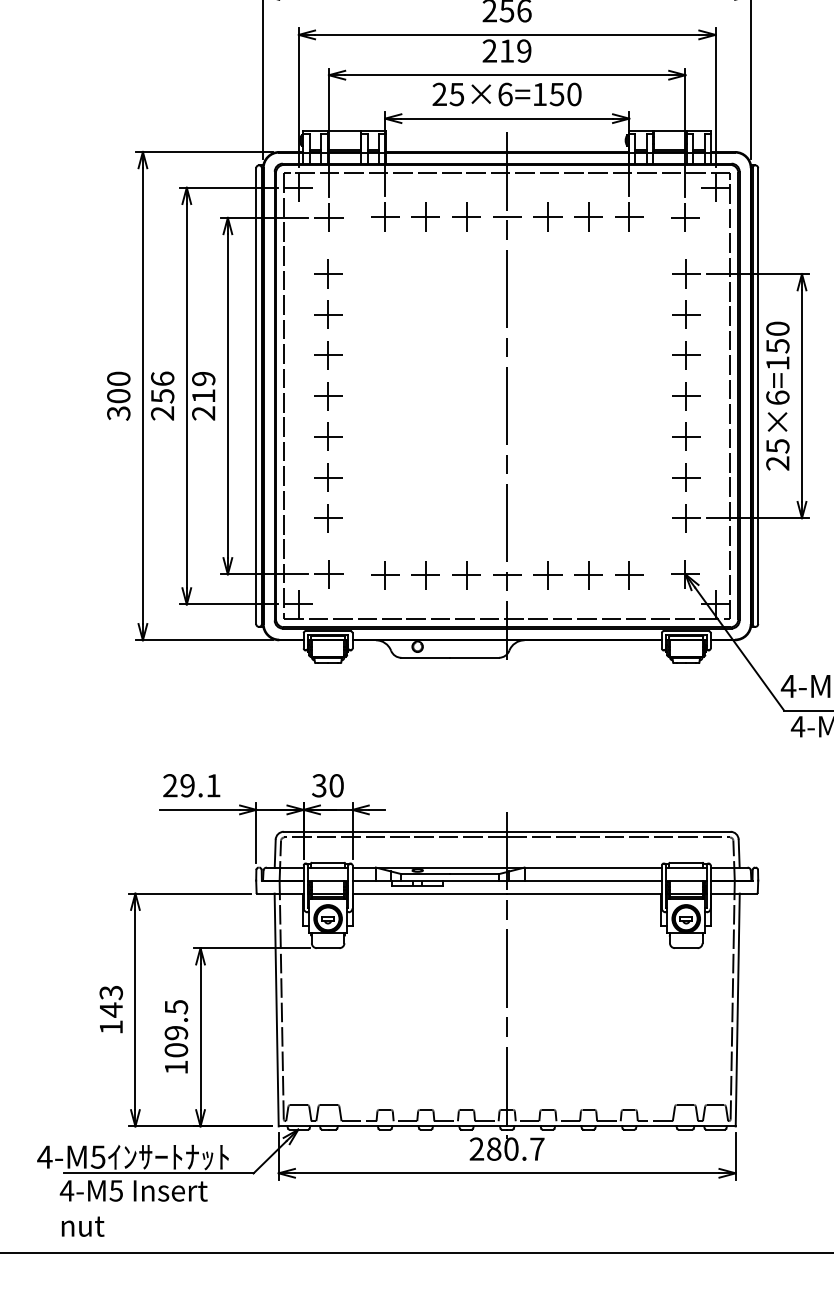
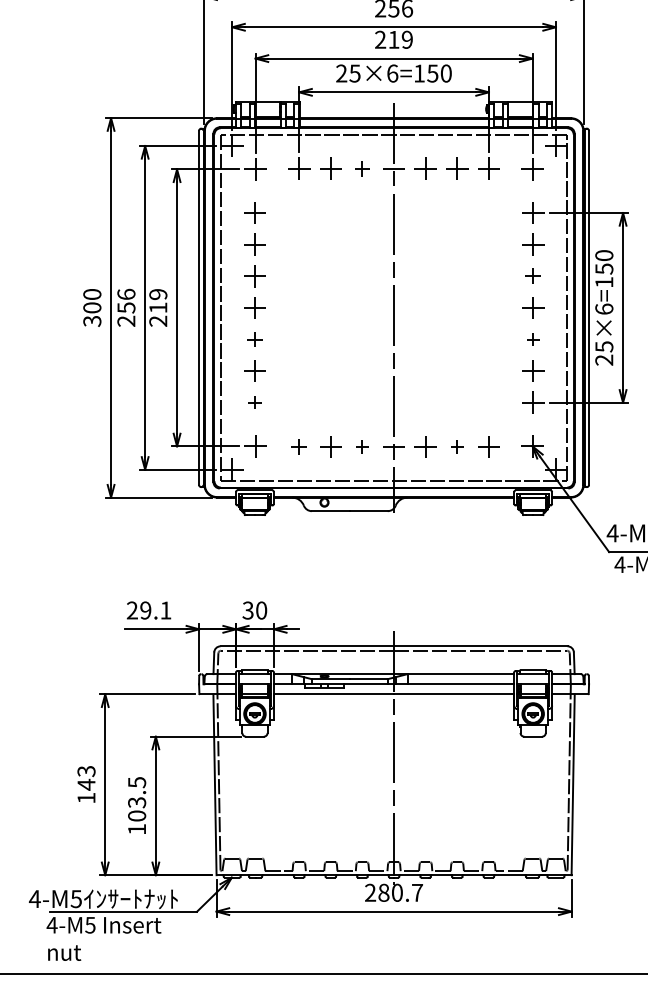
part: (466, 216) -> (362, 168), size x0.7
part: (686, 355) -> (533, 276), size x0.7
part: (327, 436) -> (254, 339), size x0.7
part: (686, 436) -> (533, 339), size x0.6
part: (327, 517) -> (254, 402), size x0.6
part: (385, 574) -> (299, 446), size x0.7
part: (466, 574) -> (362, 446), size x0.6
part: (588, 574) -> (457, 446), size x0.6
text: (176, 1032) -> (137, 802), 109.5 -> 103.5

